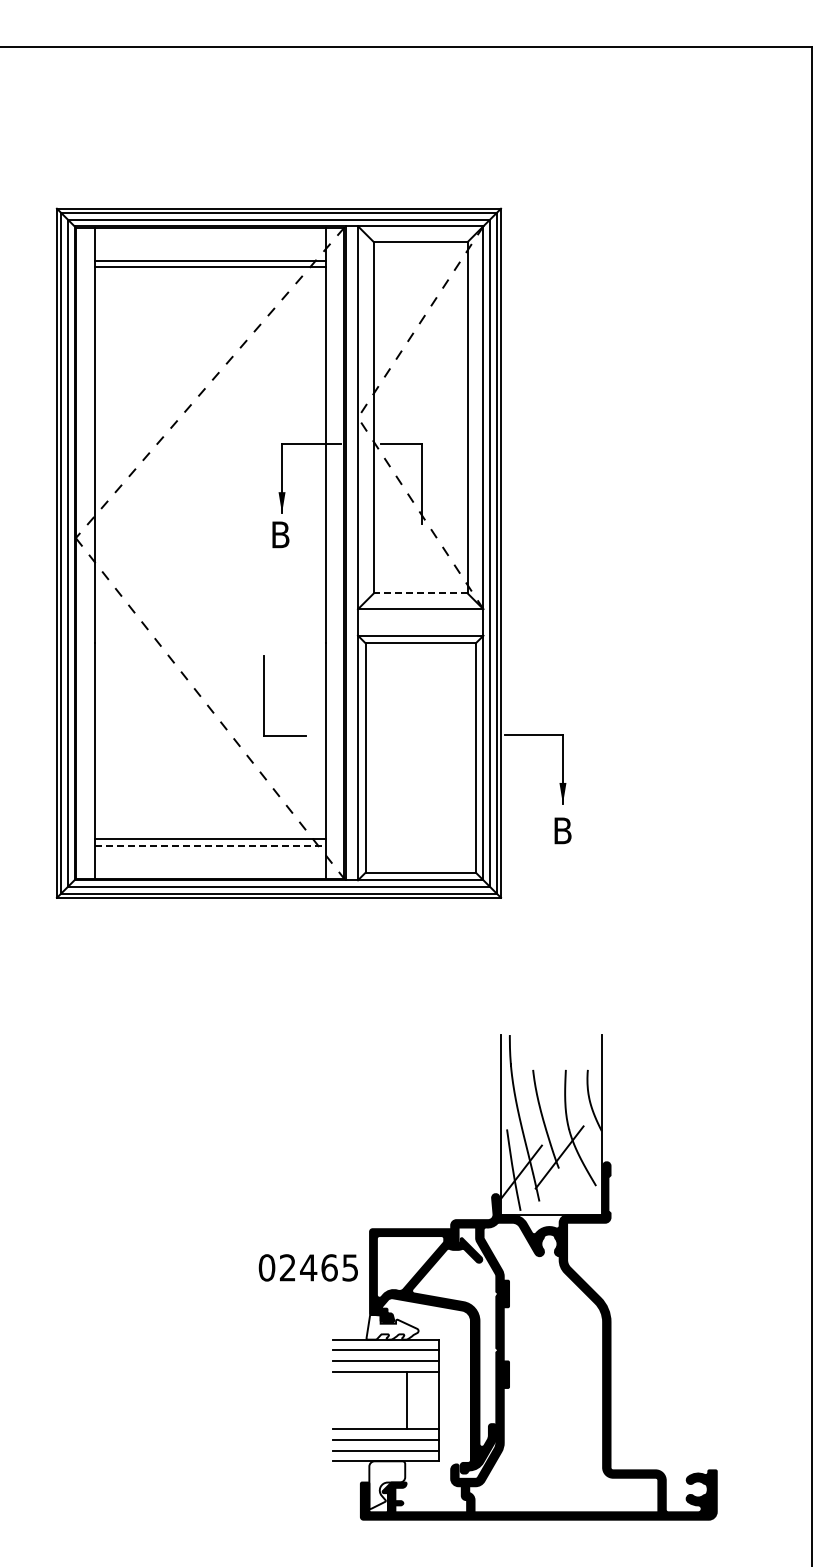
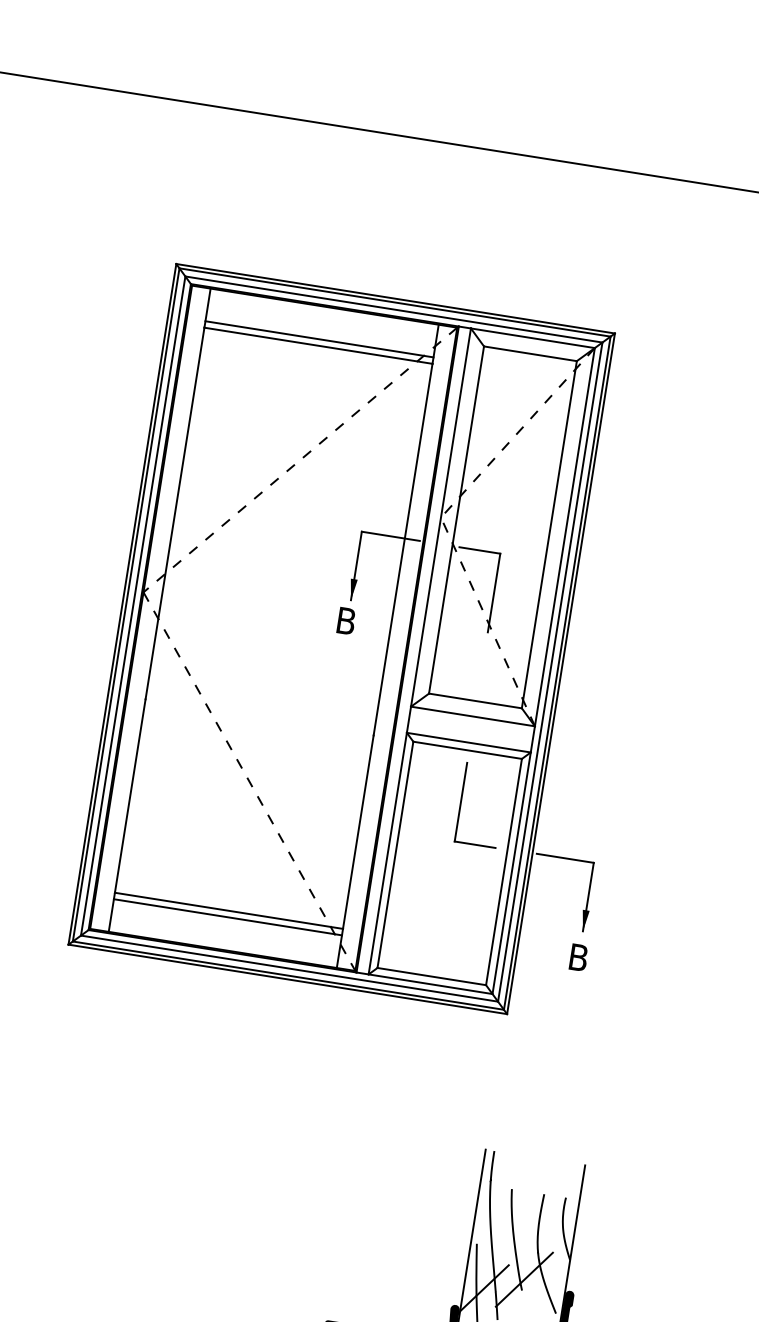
line: (420, 593) -> (475, 700), dashed -> solid
part: (264, 695) -> (461, 801), moved
line: (210, 845) -> (228, 916), dashed -> solid

